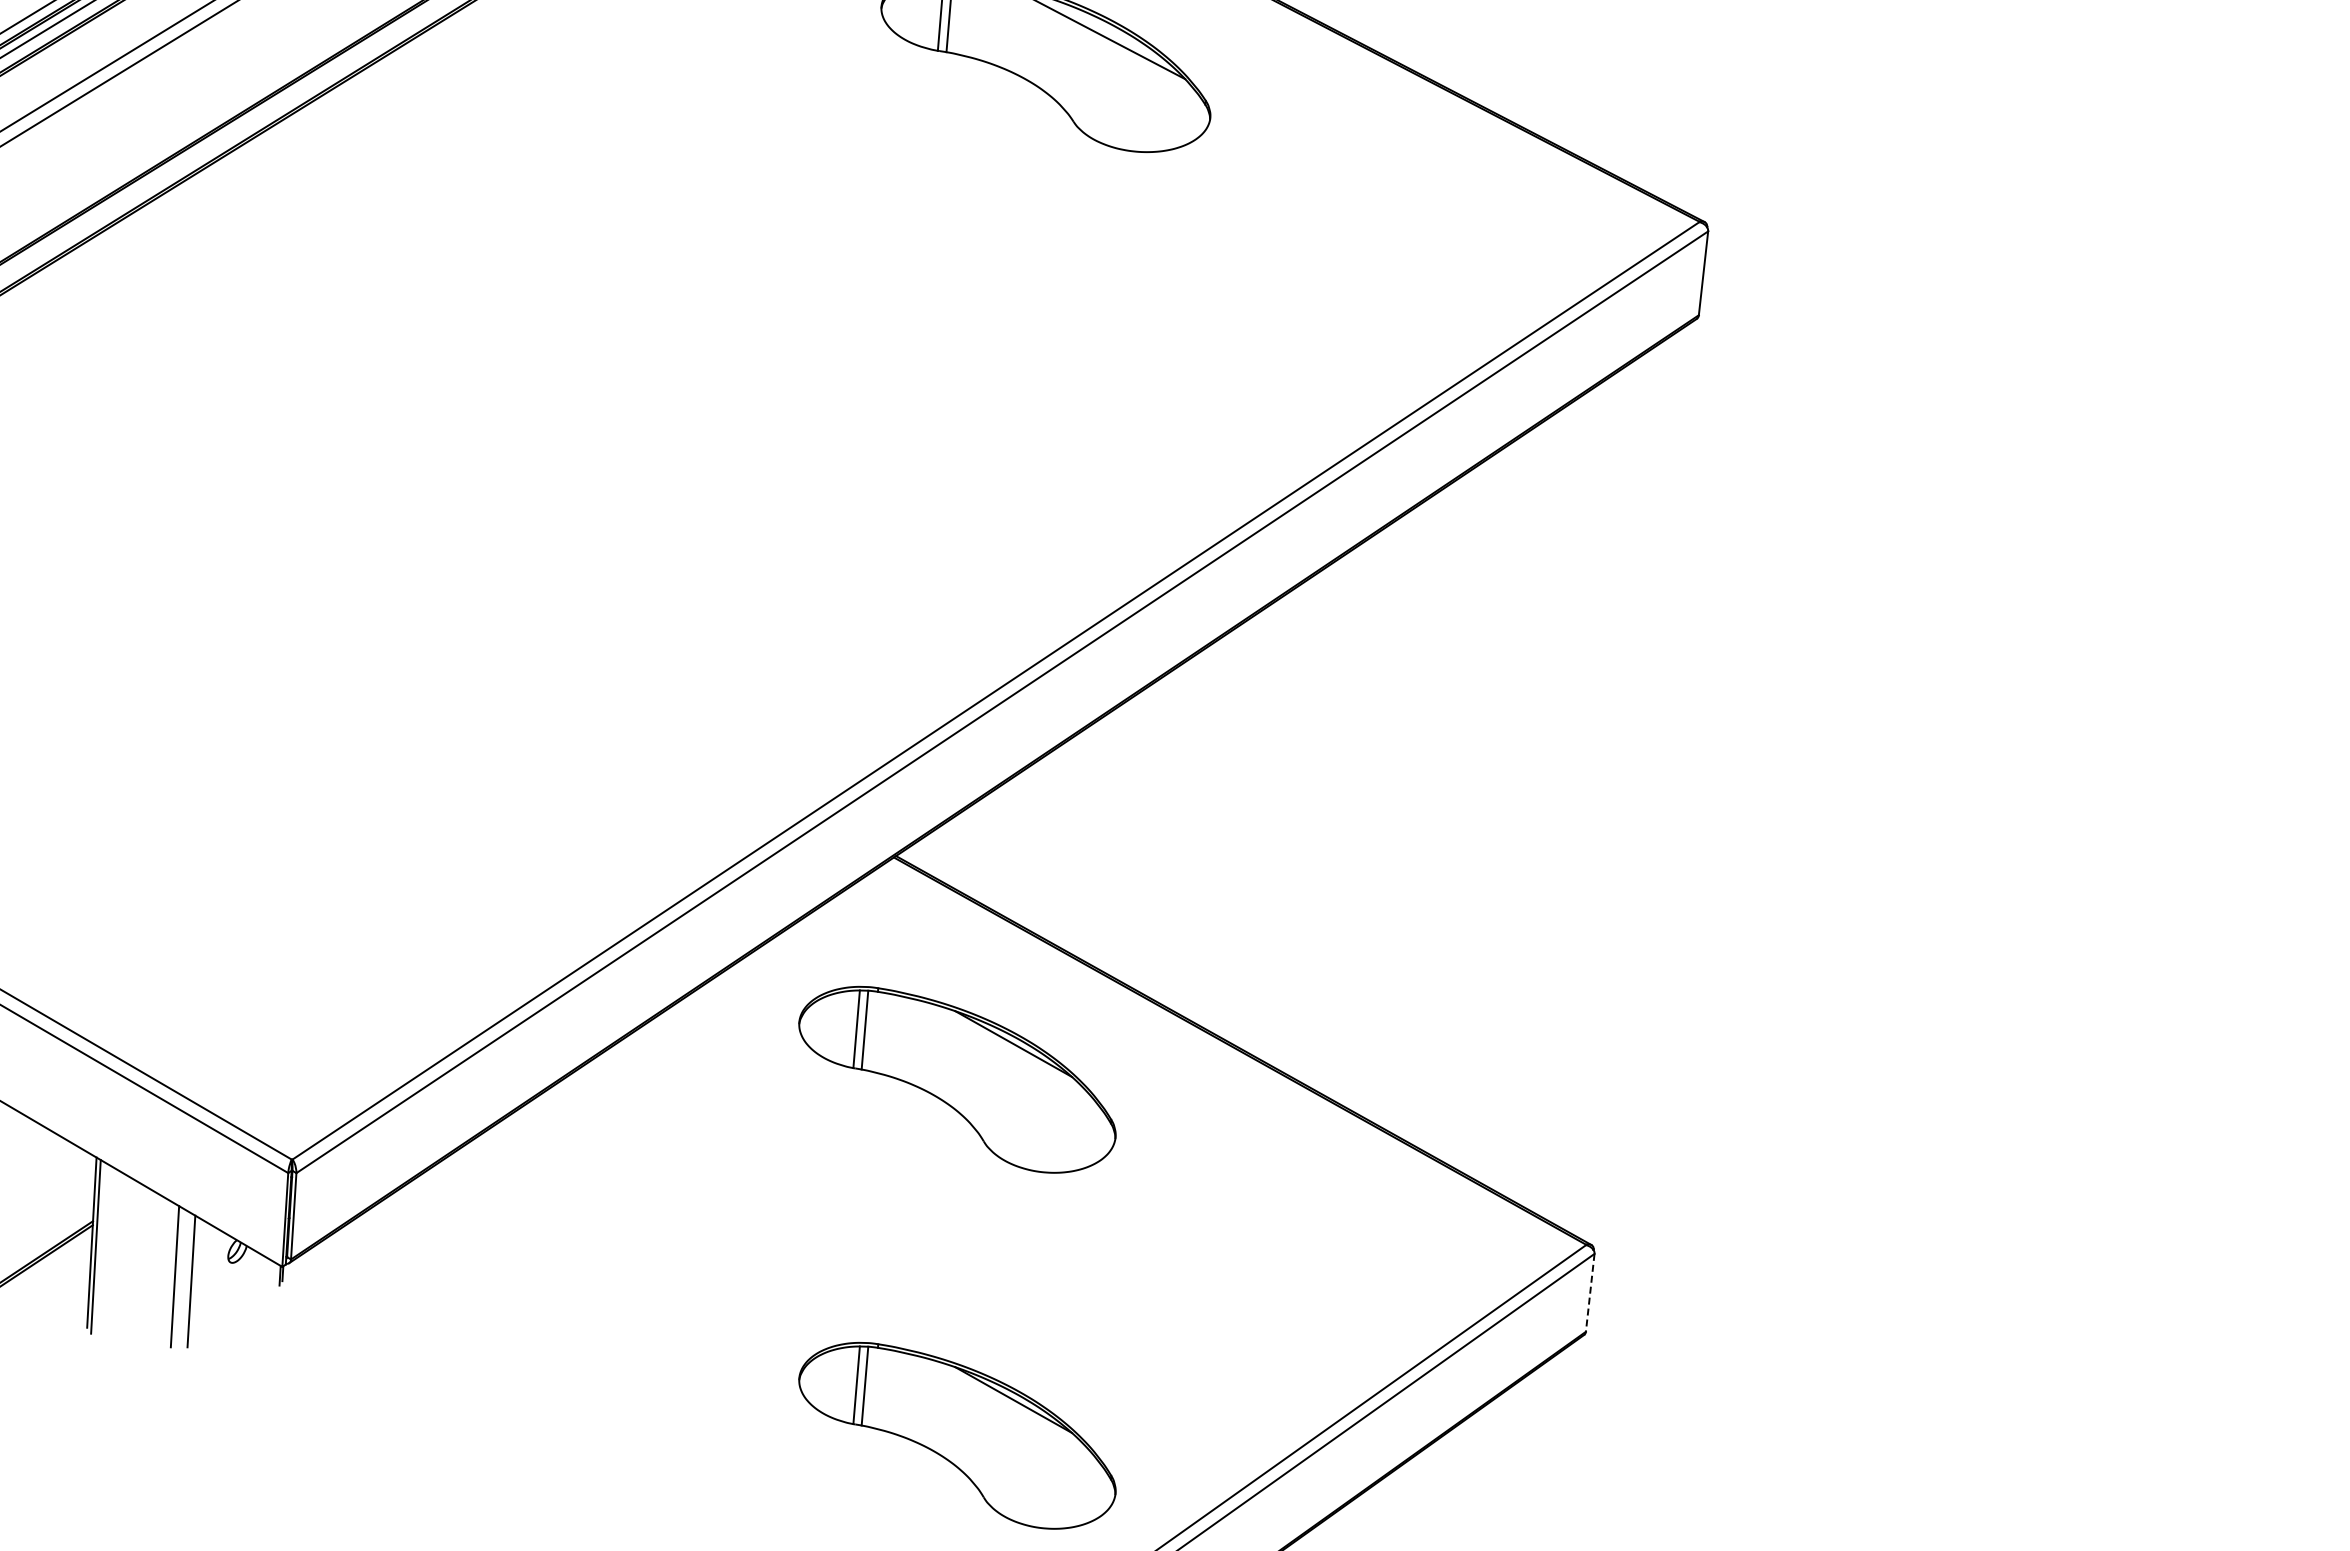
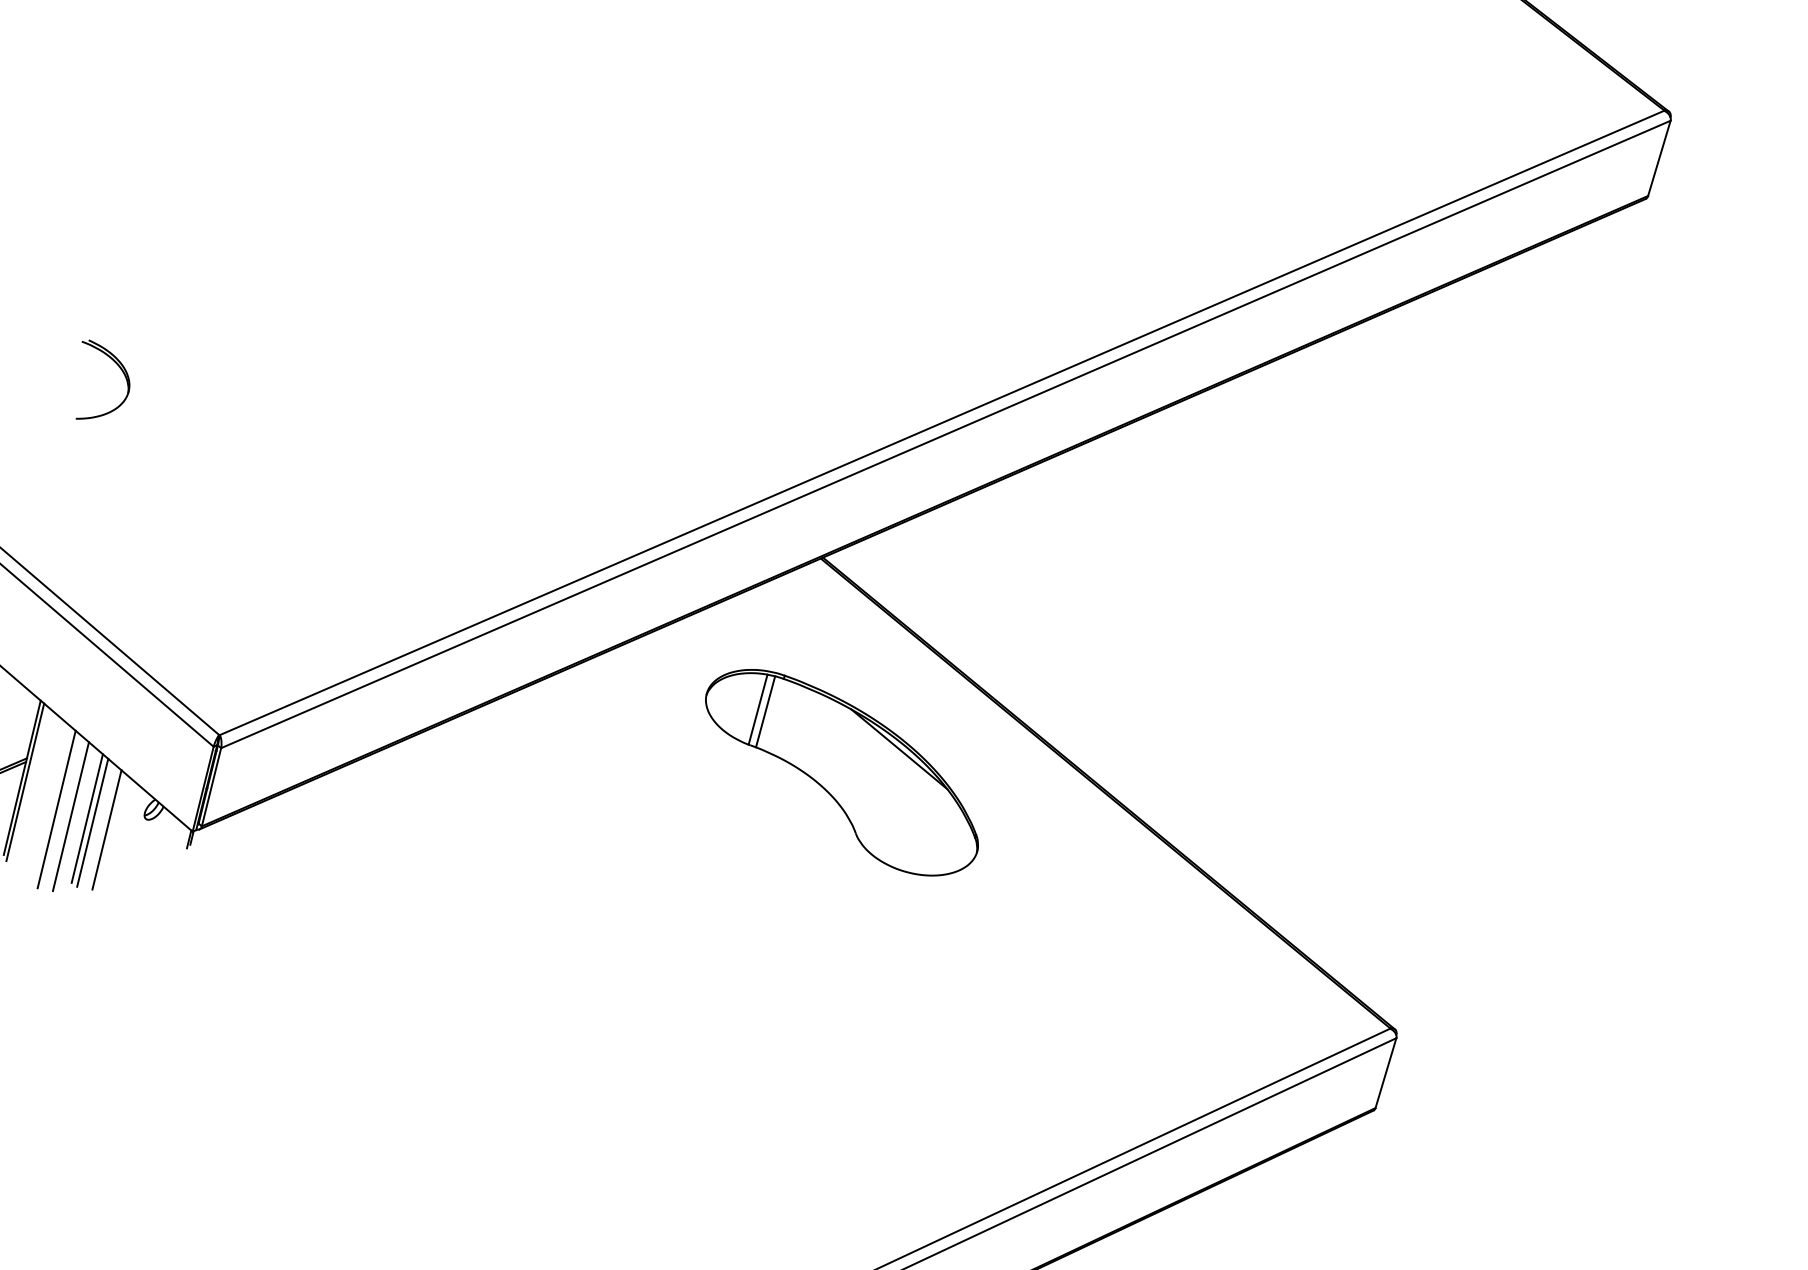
part: (117, 792) -> (120, 369), added
line: (134, 1269) -> (56, 809), added
line: (168, 1273) -> (87, 818), added
line: (150, 1274) -> (70, 816), added
line: (1590, 1293) -> (1386, 1073), dashed -> solid
part: (957, 1435) -> (782, 1098), removed

